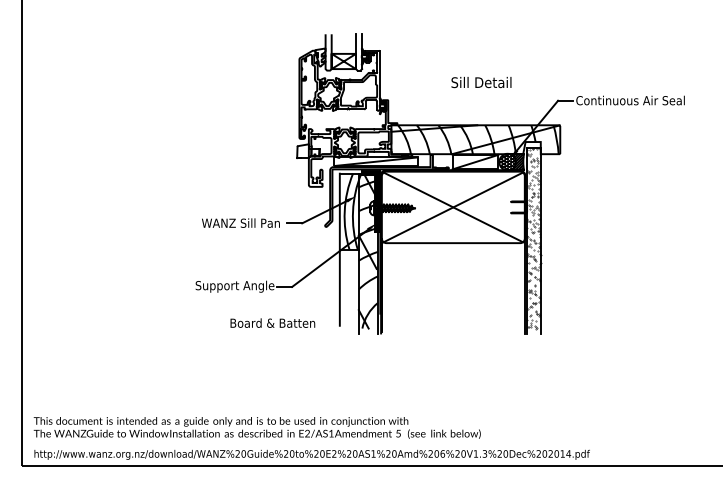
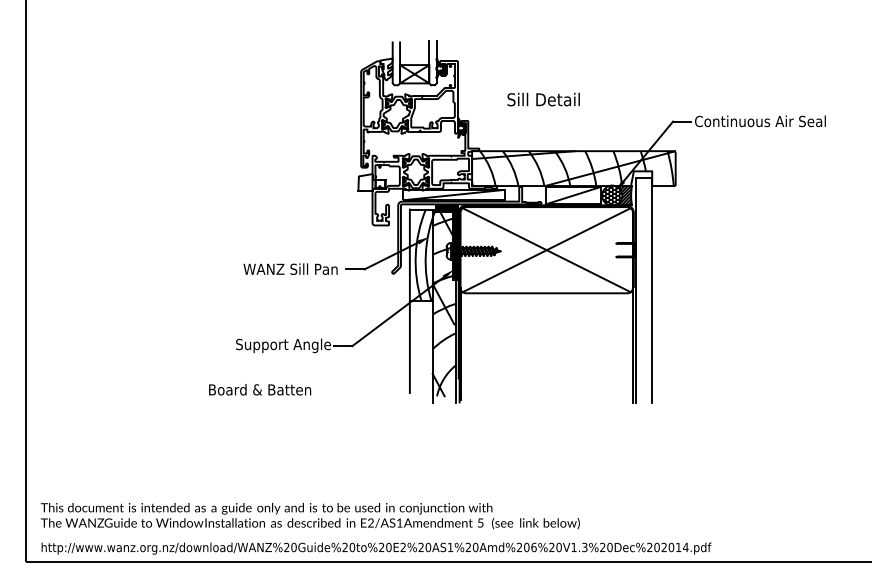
text: (481, 82) -> (543, 99), moved
hatch: (533, 239) -> (643, 288), removed
text: (273, 322) -> (260, 389), moved

